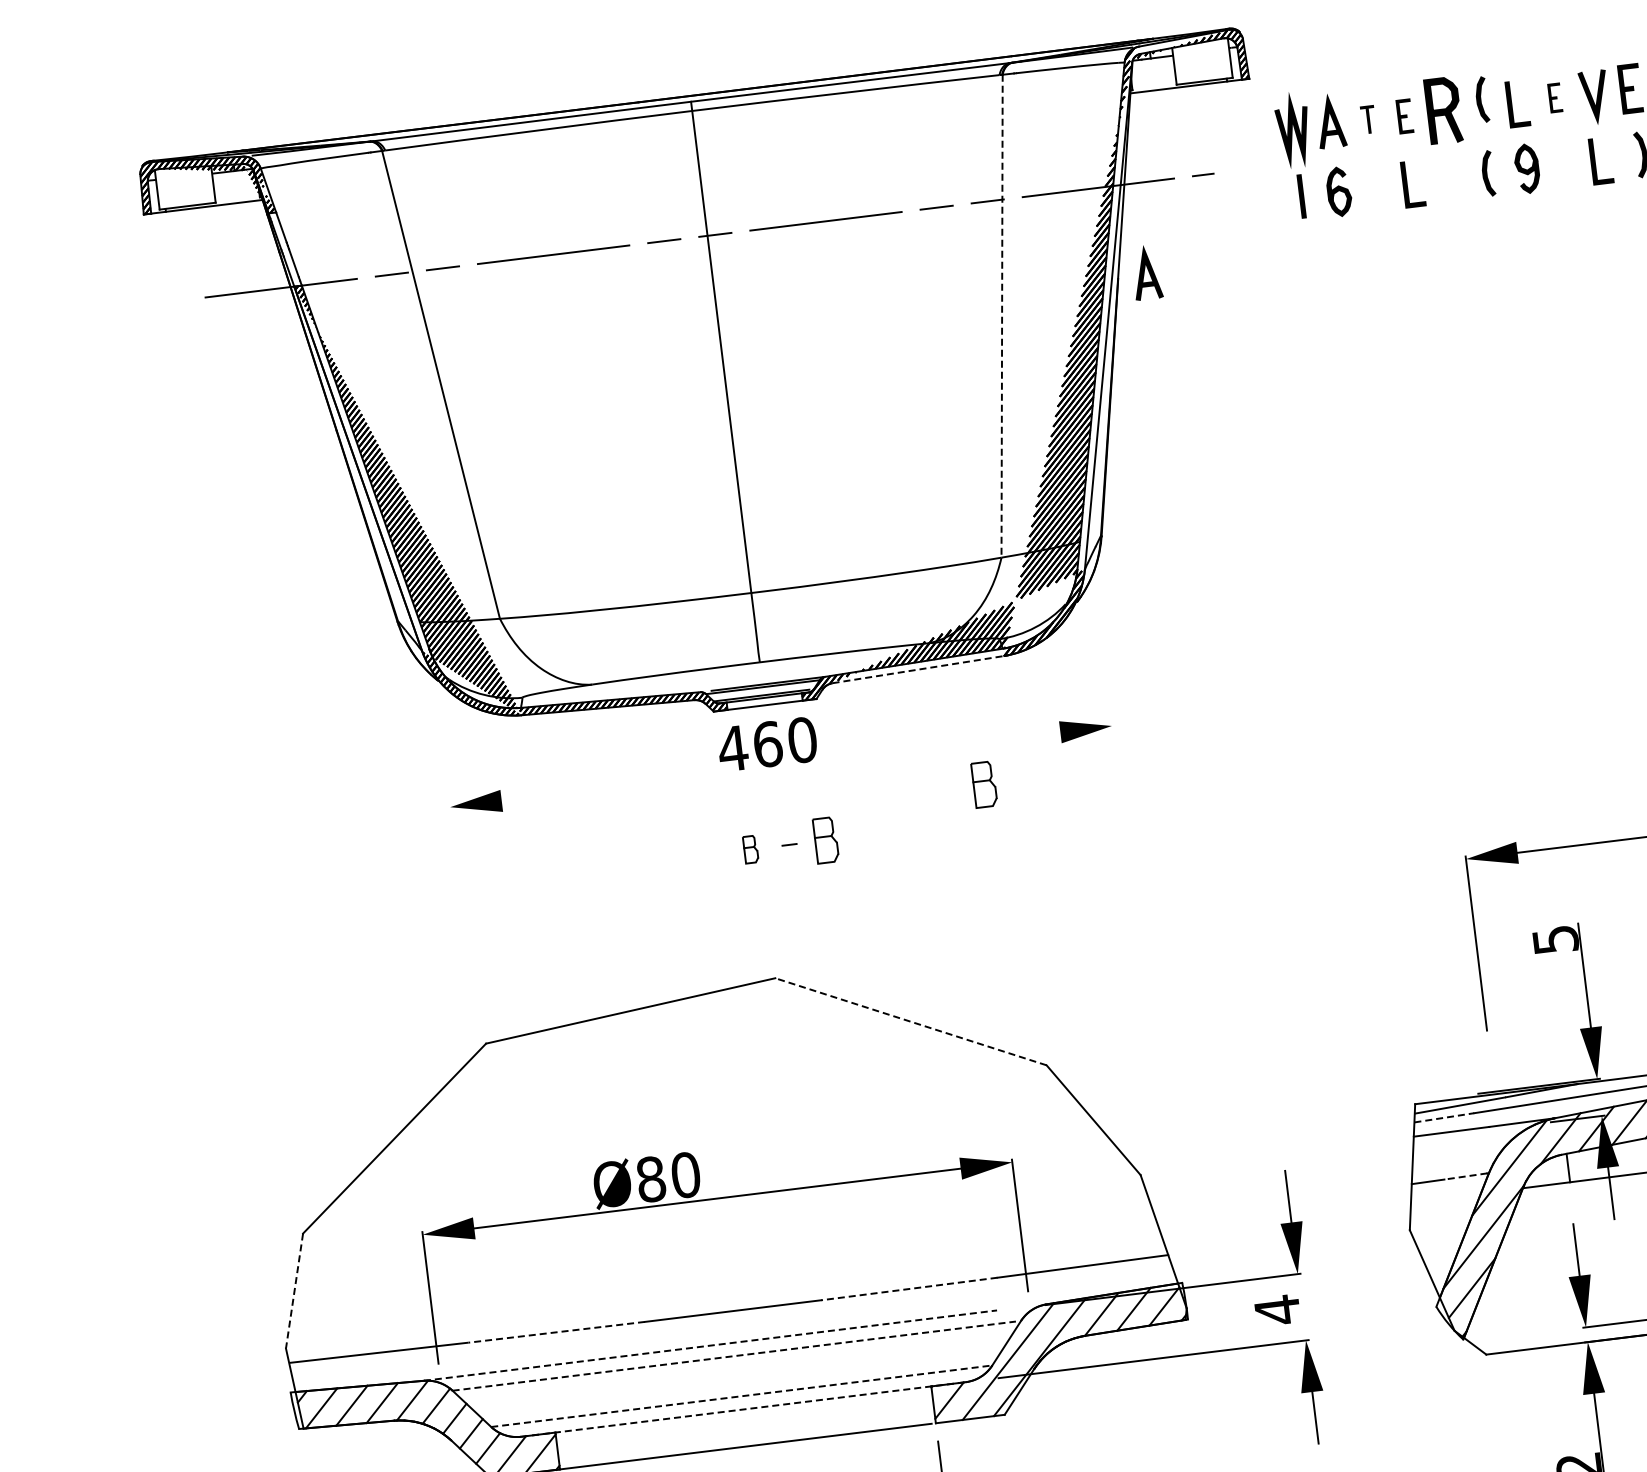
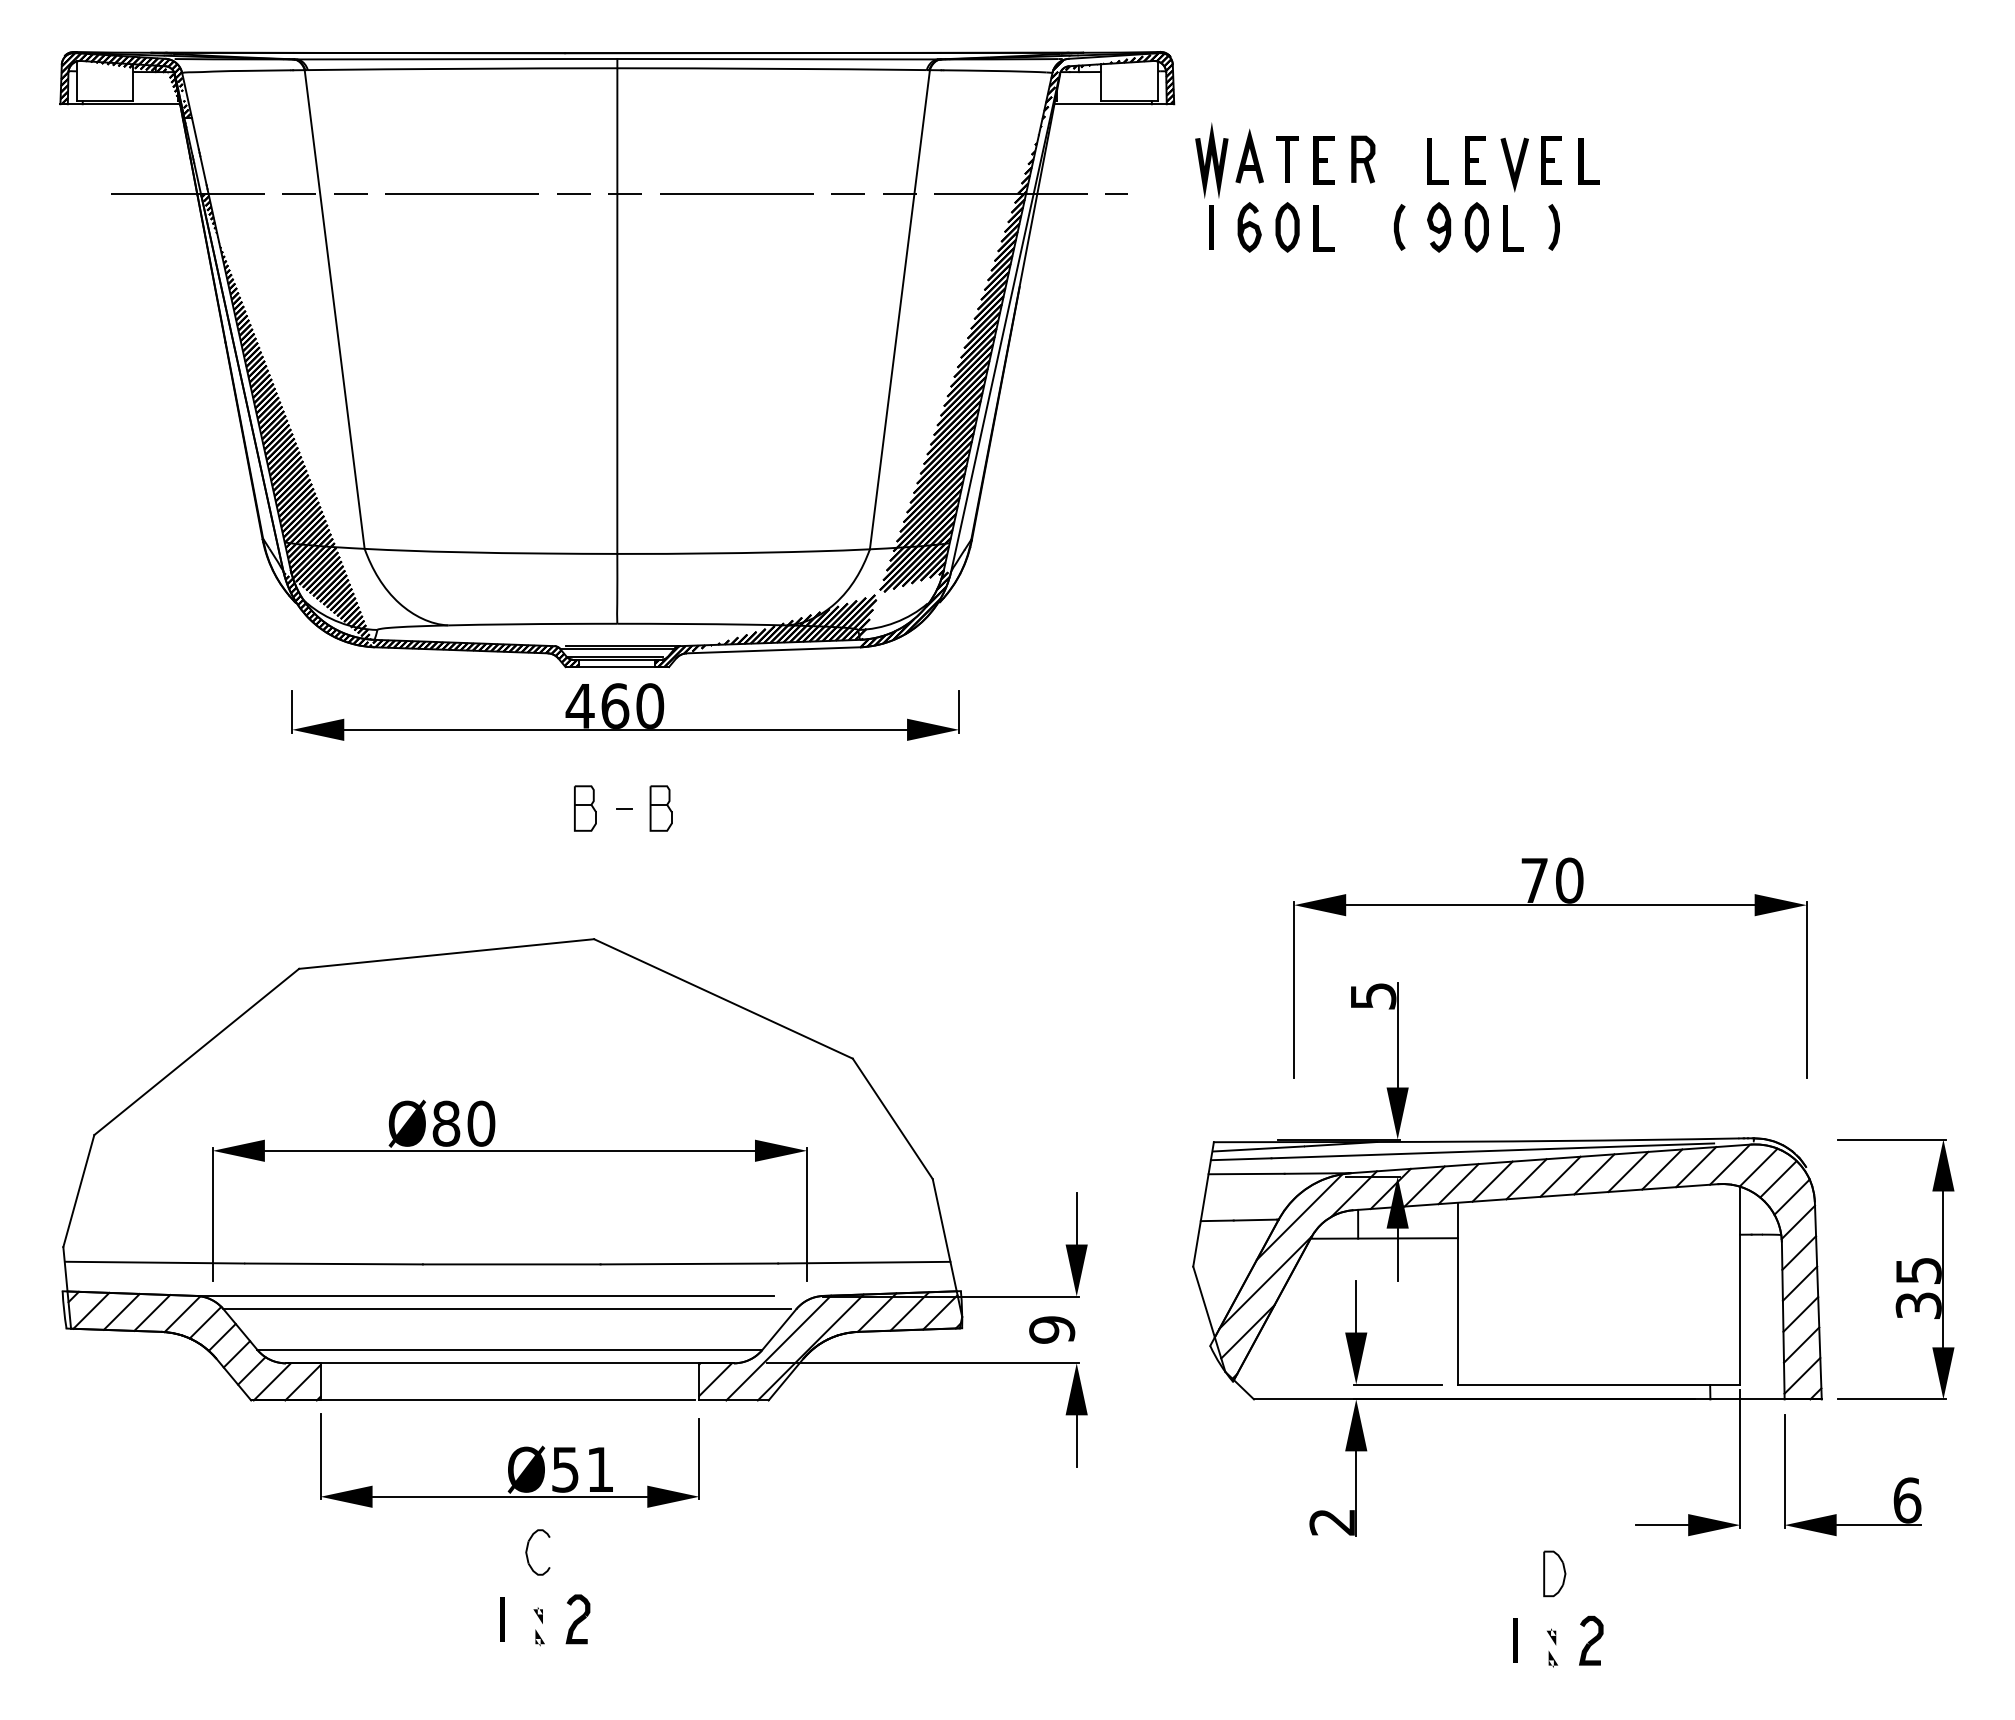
part: (1555, 97) -> (1475, 160), size x1.67
curve: (1480, 100) -> (1401, 153), removed
part: (1443, 110) -> (1363, 159), size x0.71
part: (1404, 116) -> (1323, 160), size x1.43
part: (1368, 119) -> (1287, 159), size x1.67
part: (1564, 164) -> (1476, 227), added
part: (1376, 187) -> (1287, 227), added
part: (1146, 272) -> (1048, 283), removed
line: (1001, 317) -> (899, 310), dashed -> solid
line: (918, 669) -> (773, 650), dashed -> solid
line: (1110, 707) -> (959, 711), added
line: (780, 766) -> (625, 729), added
part: (983, 784) -> (824, 772), removed
line: (448, 789) -> (292, 711), added
part: (750, 849) -> (585, 808), size x1.67
line: (910, 1021) -> (723, 998), dashed -> solid
line: (1444, 1118) -> (1241, 1159), dashed -> solid
line: (1466, 1176) -> (1255, 1220), dashed -> solid
line: (909, 1288) -> (689, 1263), dashed -> solid
line: (294, 1291) -> (78, 1191), dashed -> solid
text: (1277, 1309) -> (1052, 1329), 4 -> 9
line: (557, 1331) -> (334, 1263), dashed -> solid
line: (710, 1345) -> (485, 1295), dashed -> solid
line: (734, 1356) -> (507, 1309), dashed -> solid
line: (741, 1395) -> (509, 1349), dashed -> solid
line: (743, 1409) -> (509, 1363), dashed -> solid

